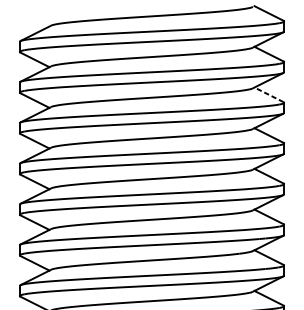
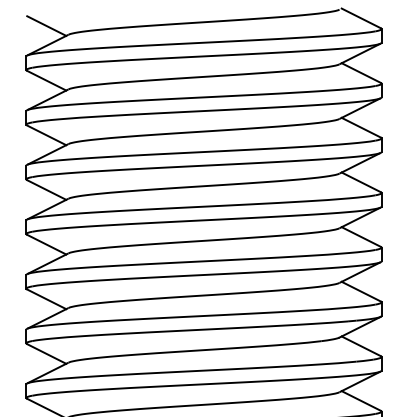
line: (34, 18) -> (46, 25), added
line: (269, 94) -> (361, 127), dashed -> solid

